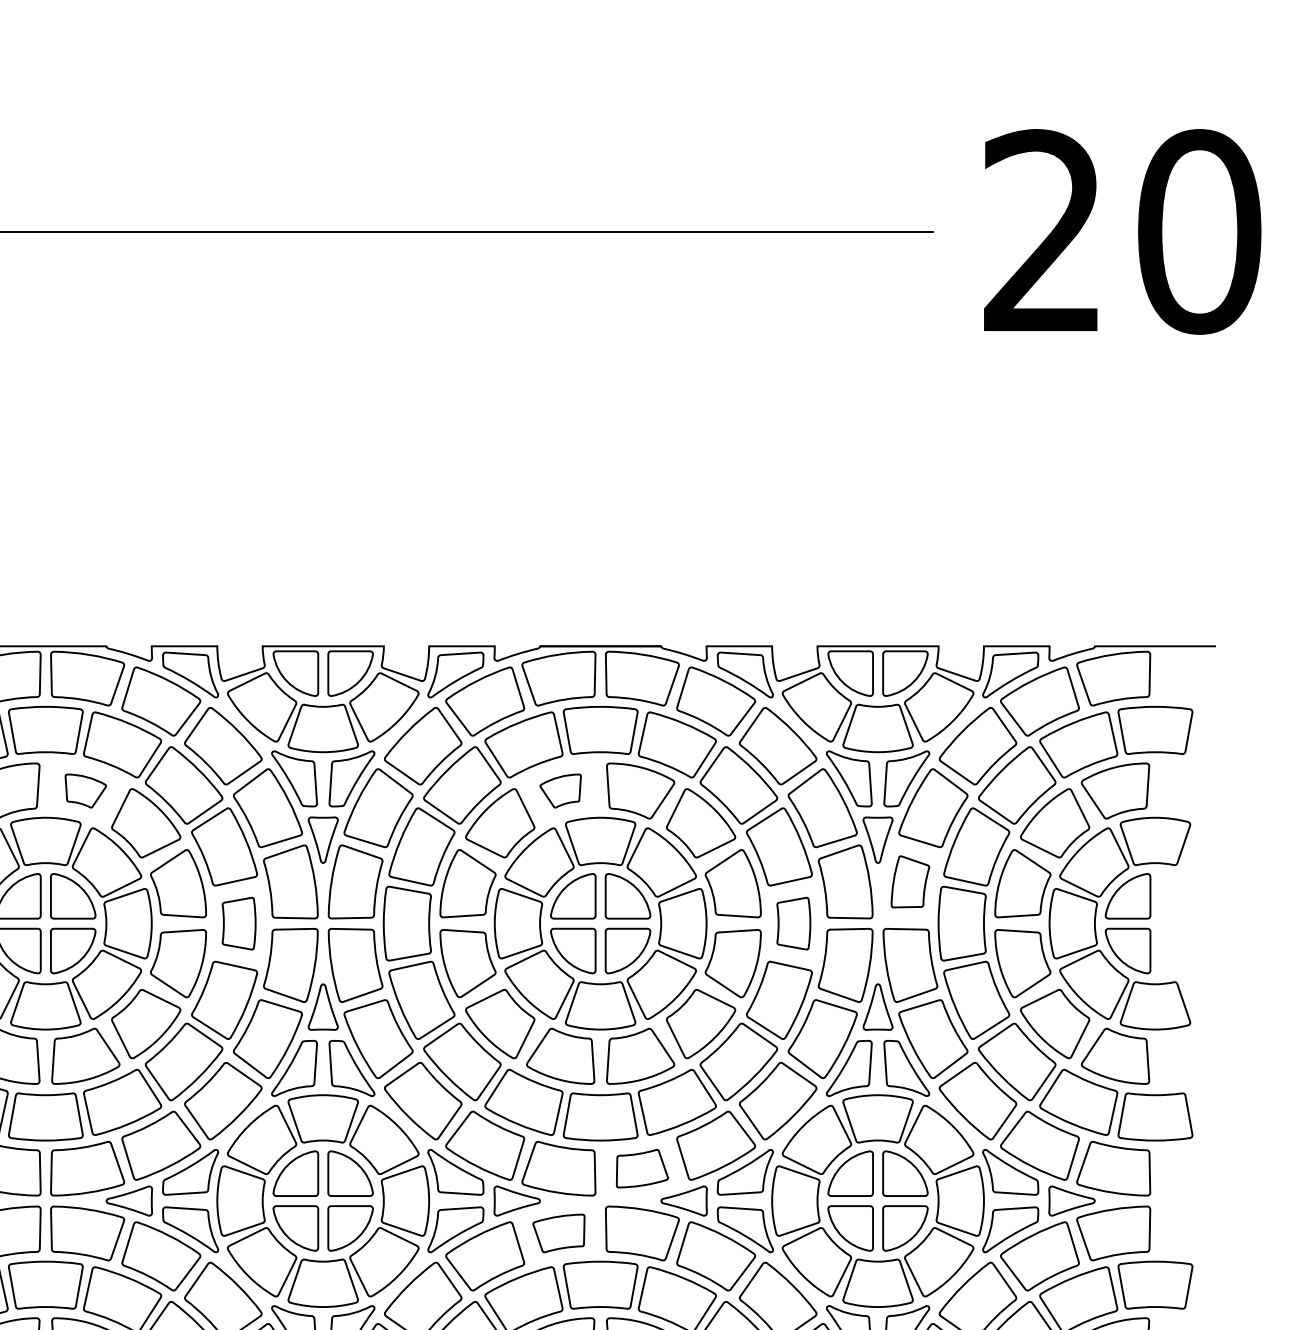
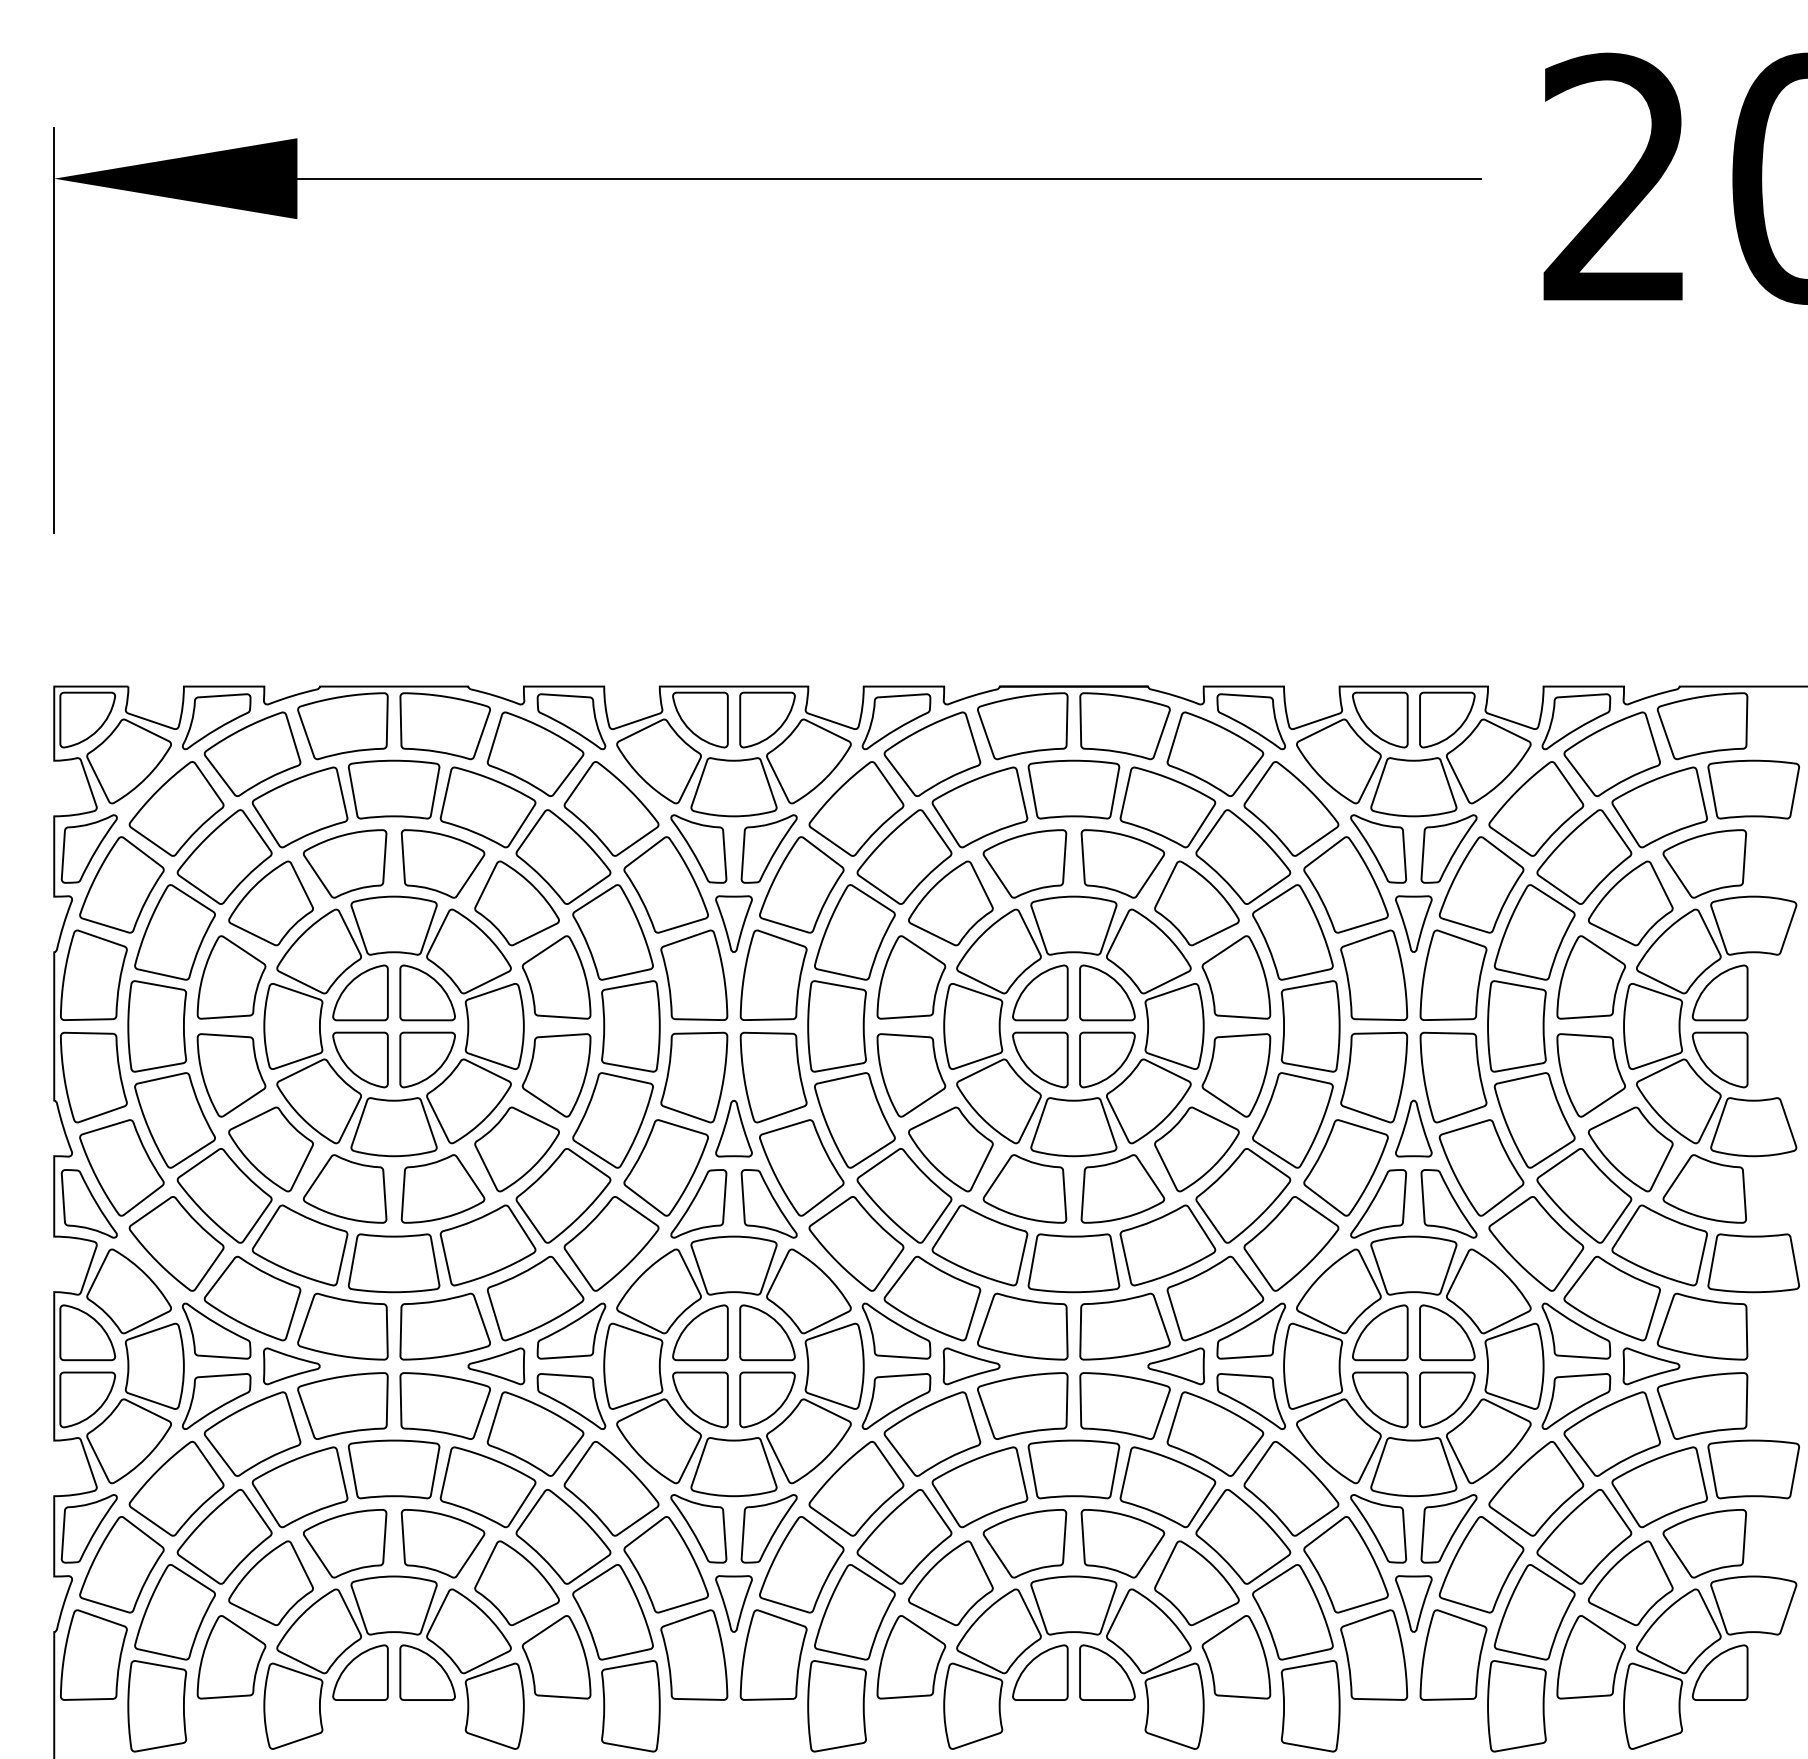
part: (85, 790) -> (442, 863), size x1.67
part: (560, 790) -> (1024, 863), size x1.67
part: (910, 881) -> (1453, 974), size x1.43
part: (238, 923) -> (630, 1026), size x1.43
part: (793, 923) -> (1310, 1026), size x1.43
part: (641, 1168) -> (1124, 1326), size x1.43
part: (558, 1233) -> (1022, 1405), size x1.43

